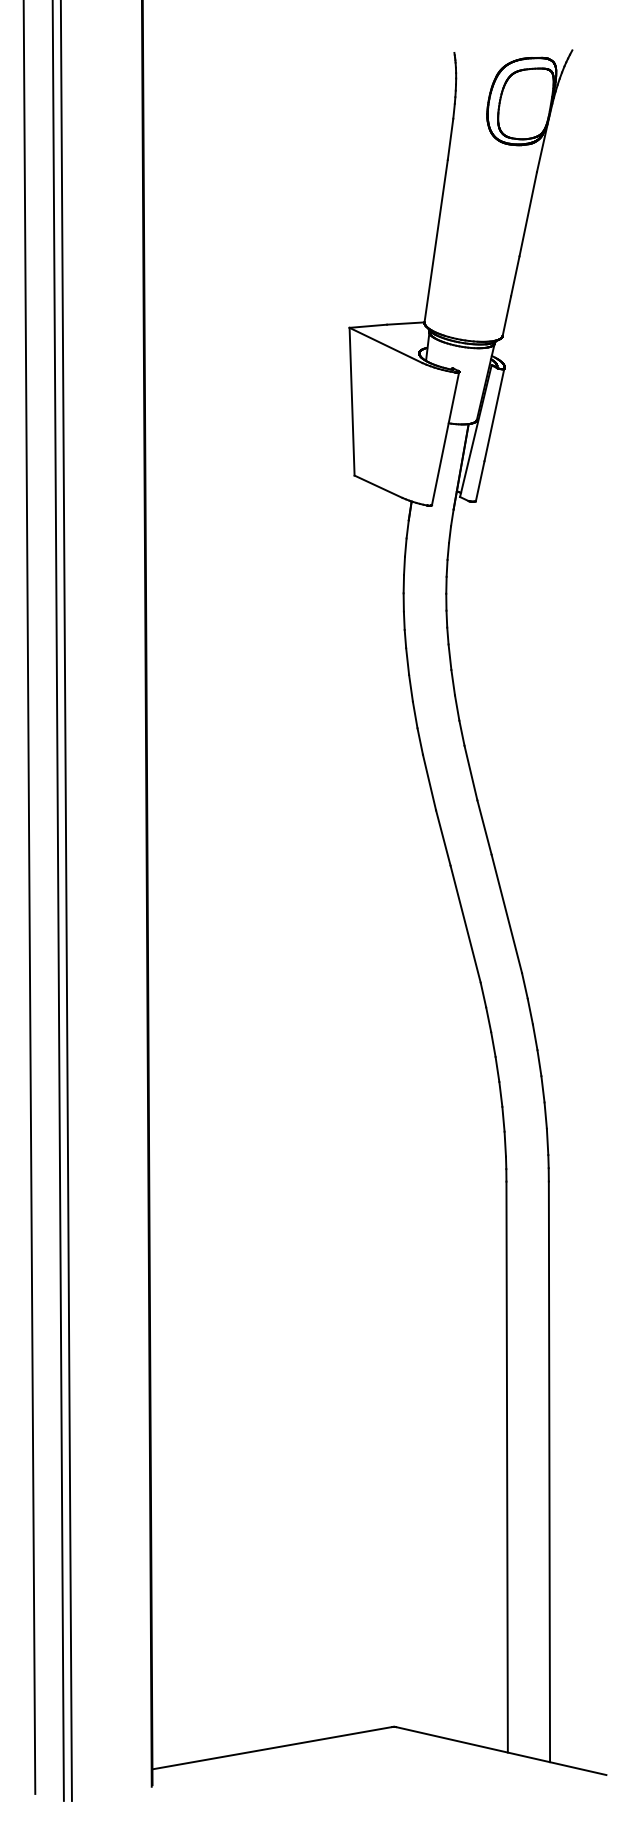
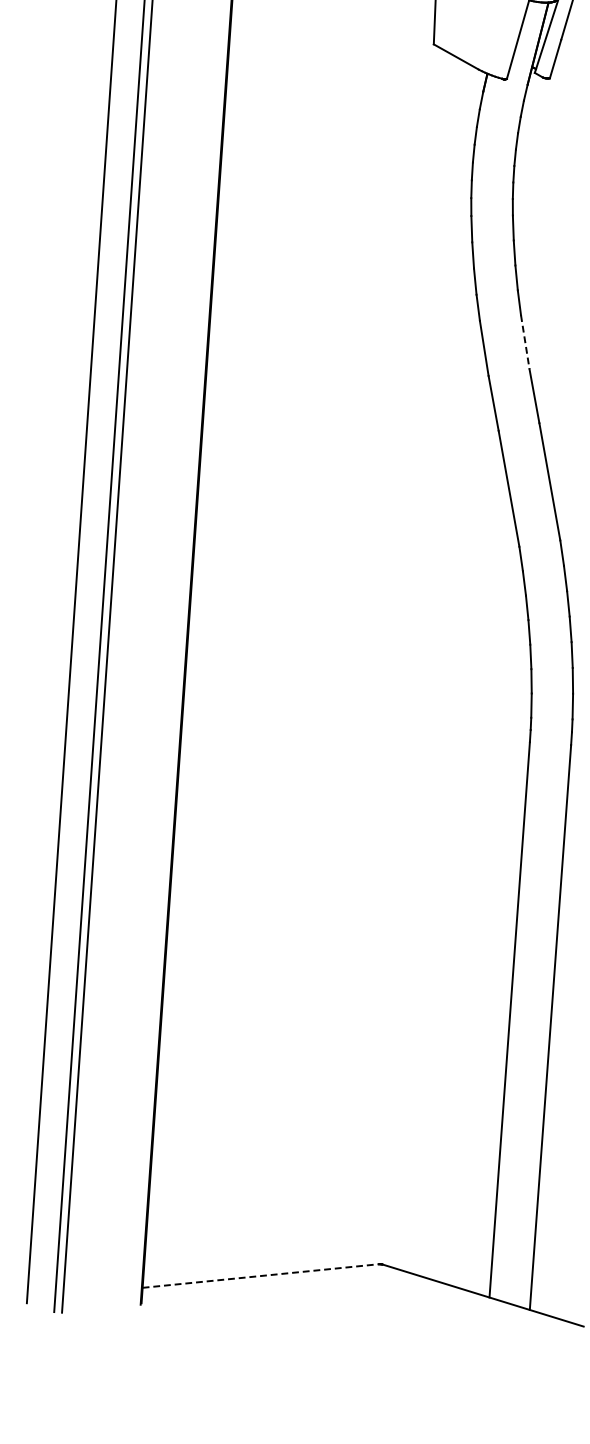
line: (471, 773) -> (525, 342), solid -> dashed
line: (272, 1748) -> (260, 1276), solid -> dashed

